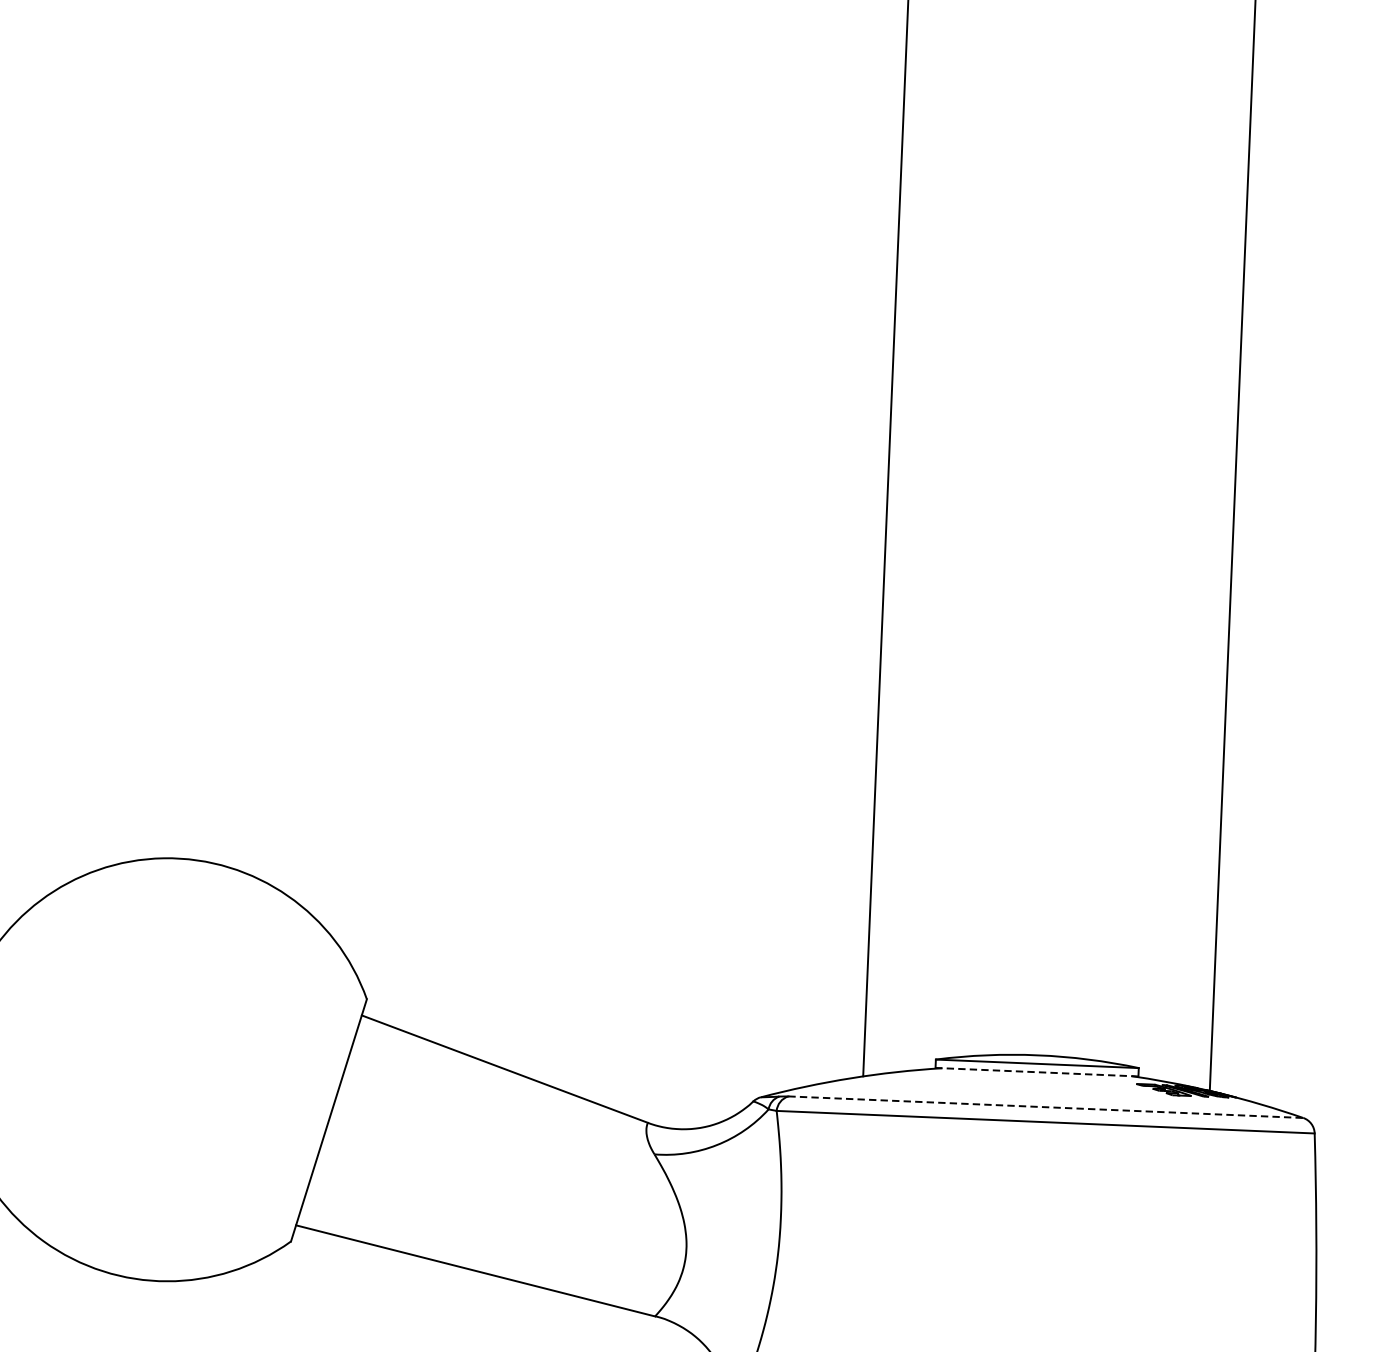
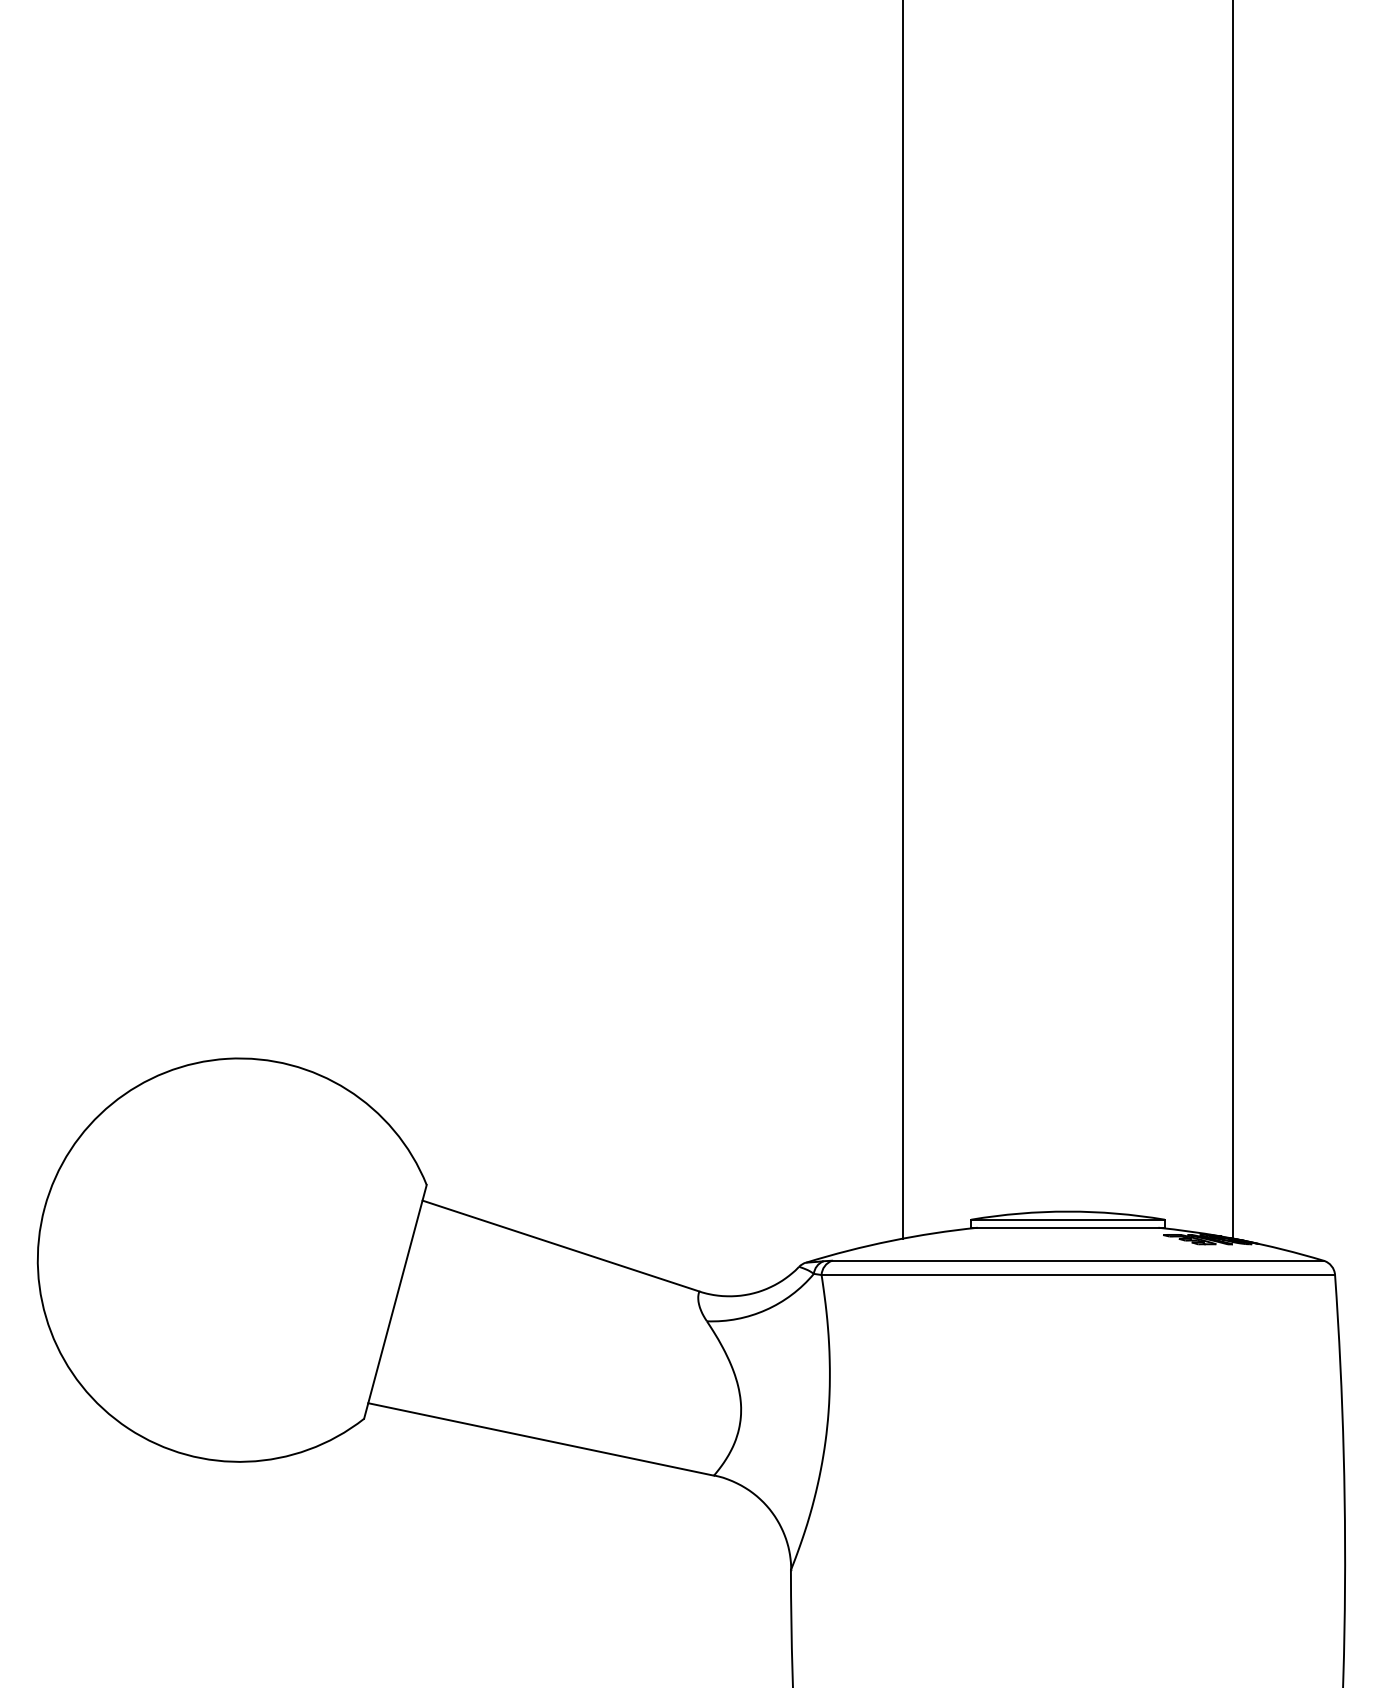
line: (1037, 1071) -> (1068, 1227), dashed -> solid
line: (1045, 1106) -> (1077, 1260), dashed -> solid

